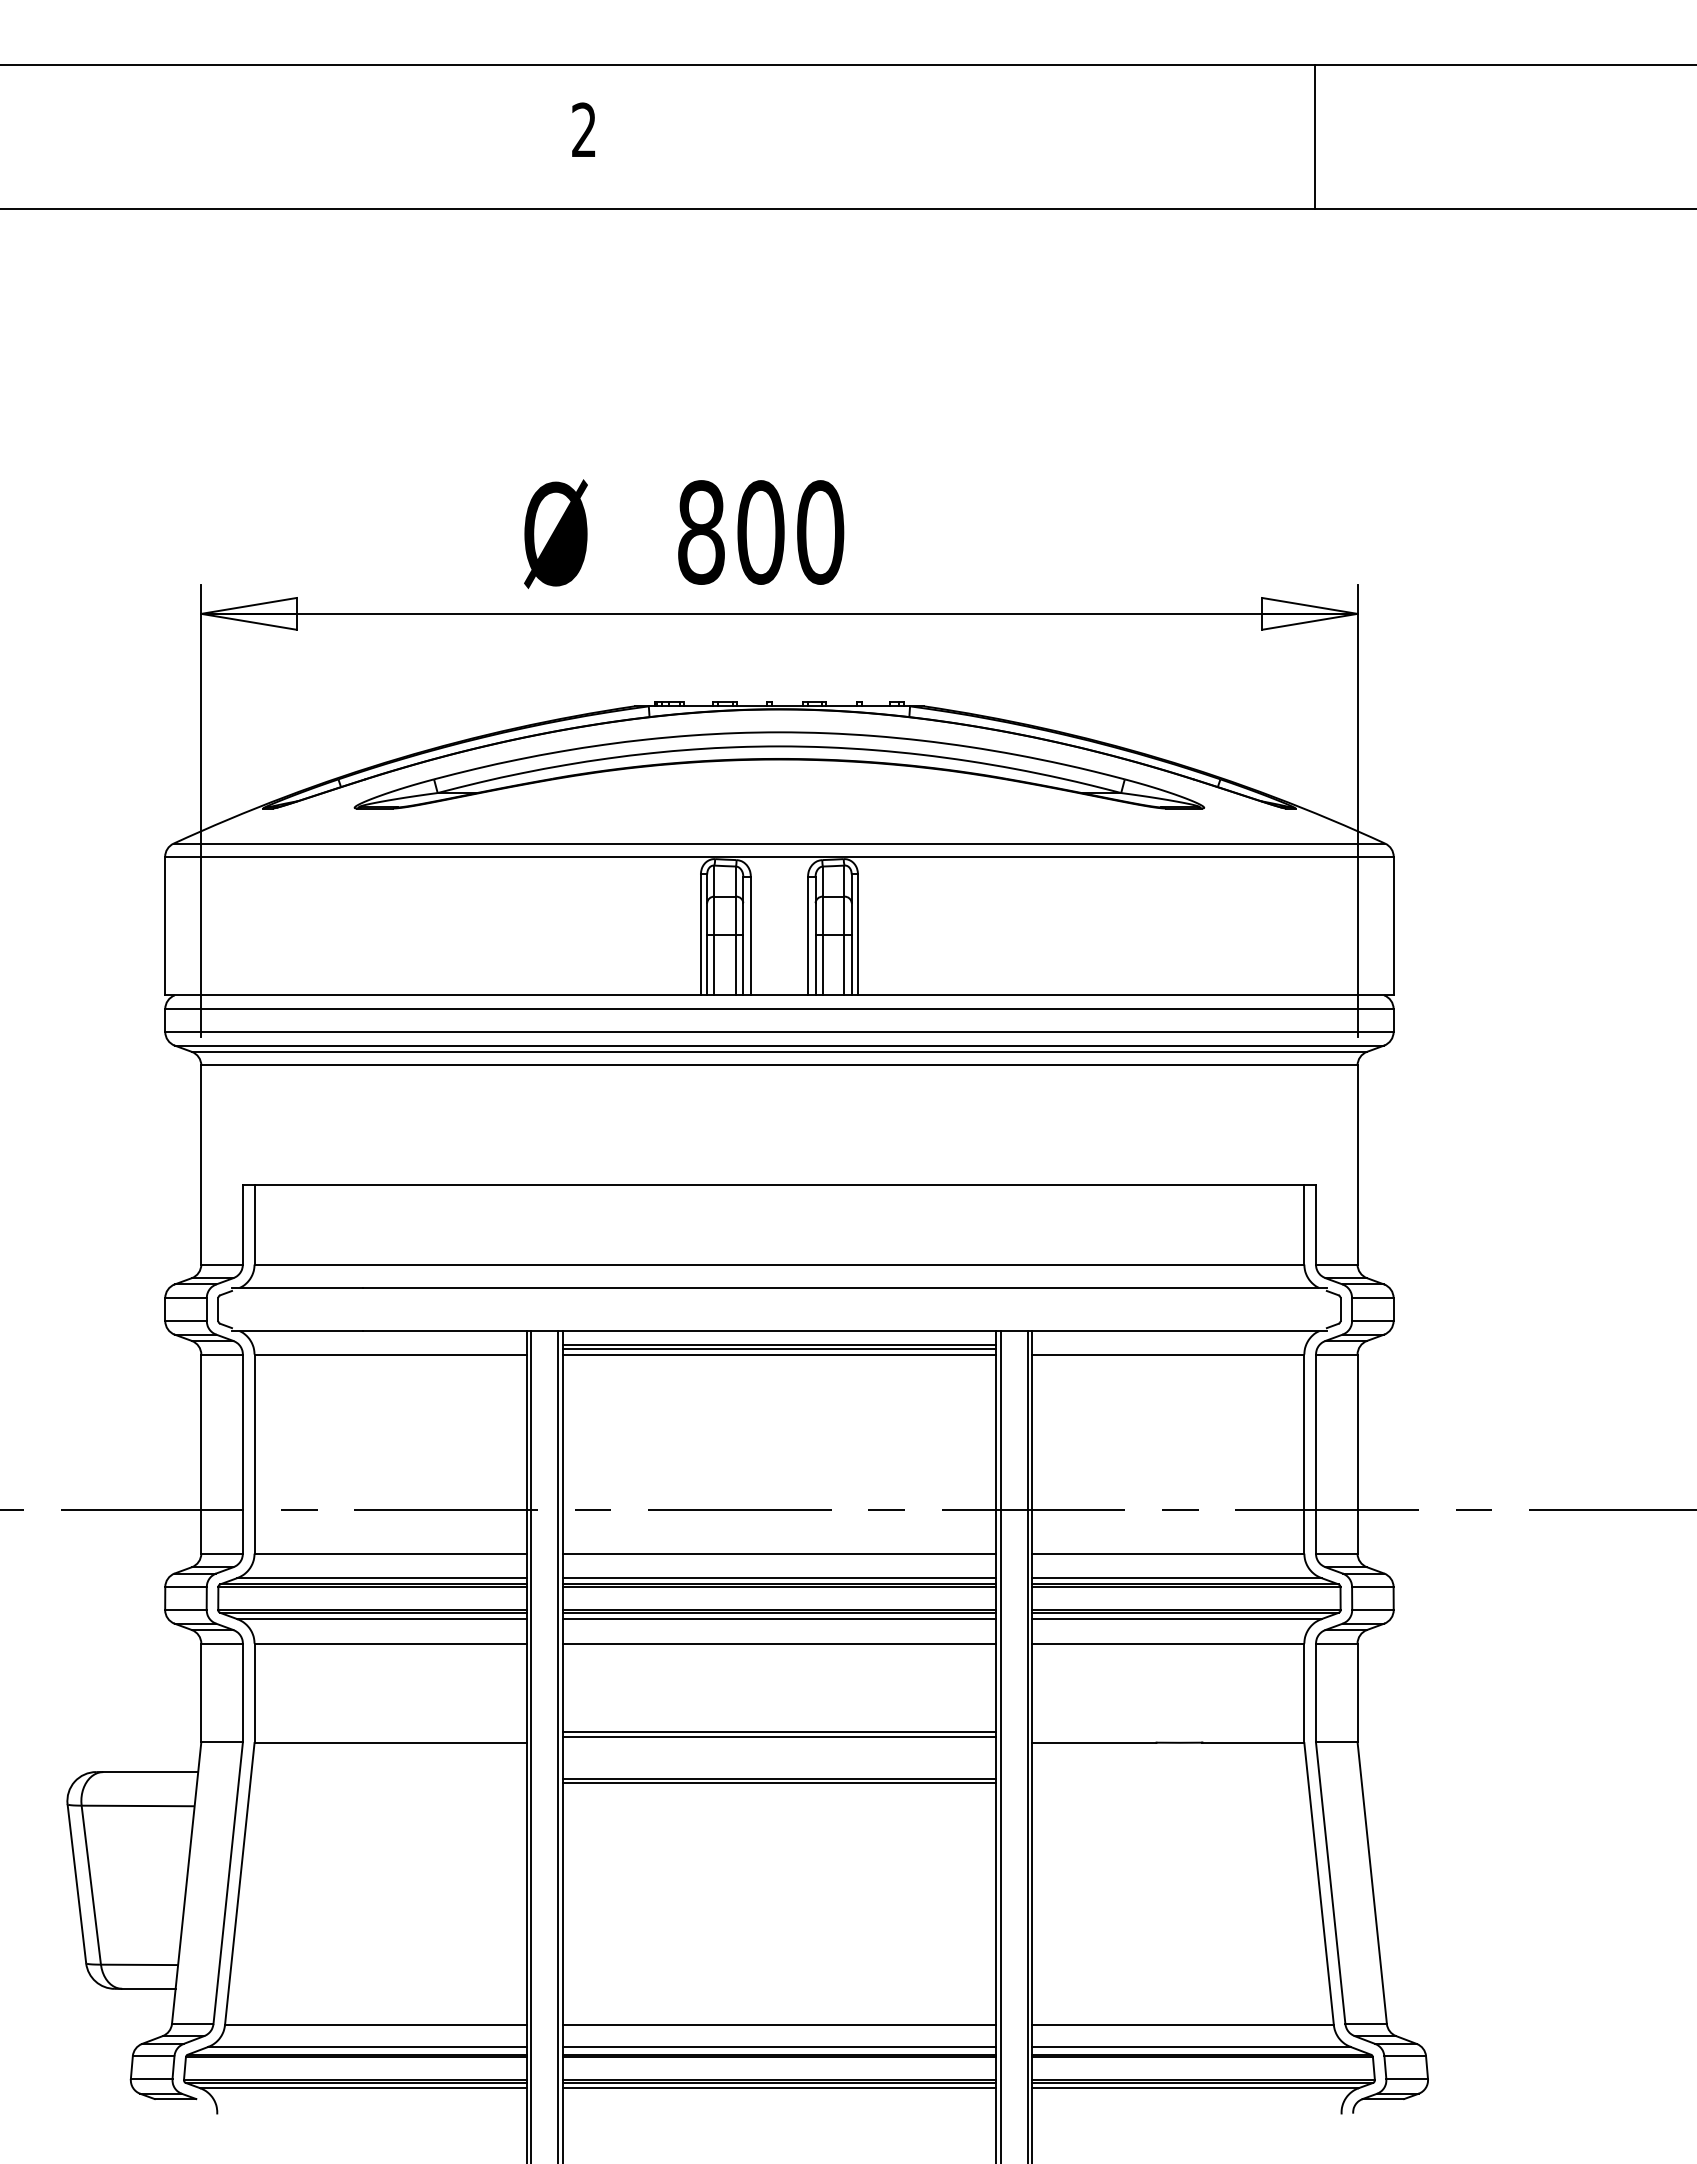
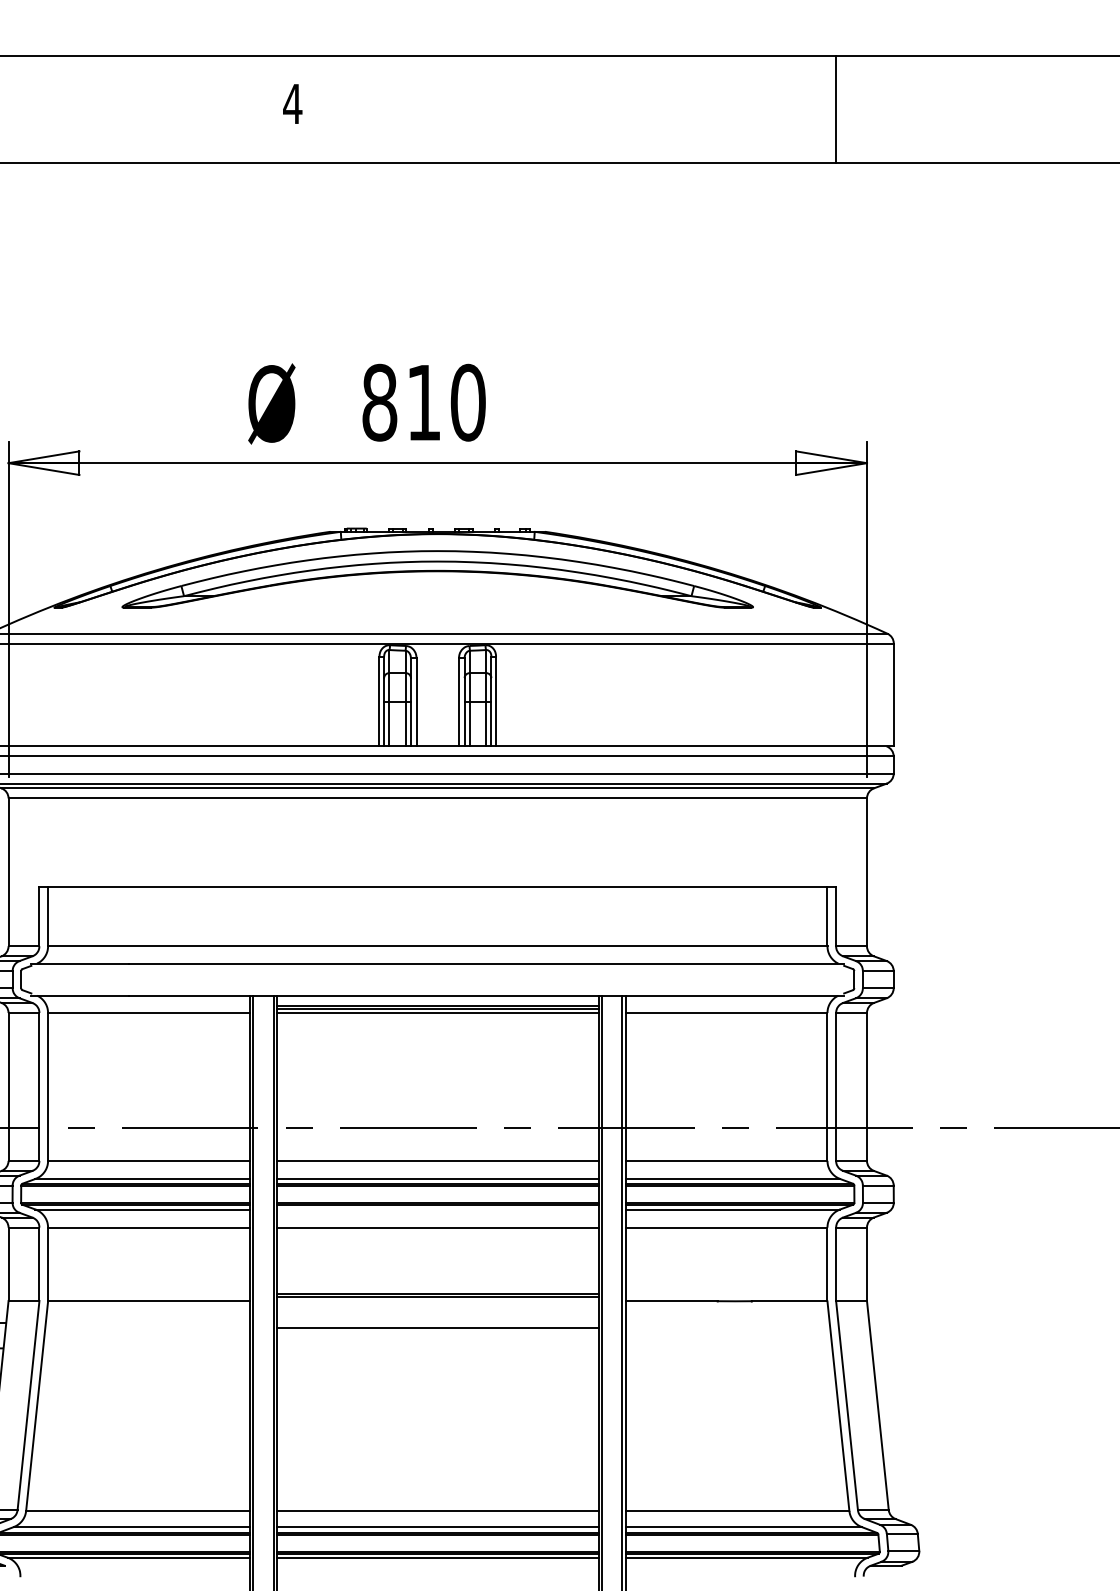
text: (584, 129) -> (293, 103), 2 -> 4
text: (760, 532) -> (423, 402), 800 -> 810
line: (779, 1619) -> (437, 1209), removed
line: (779, 1782) -> (437, 1330), removed

